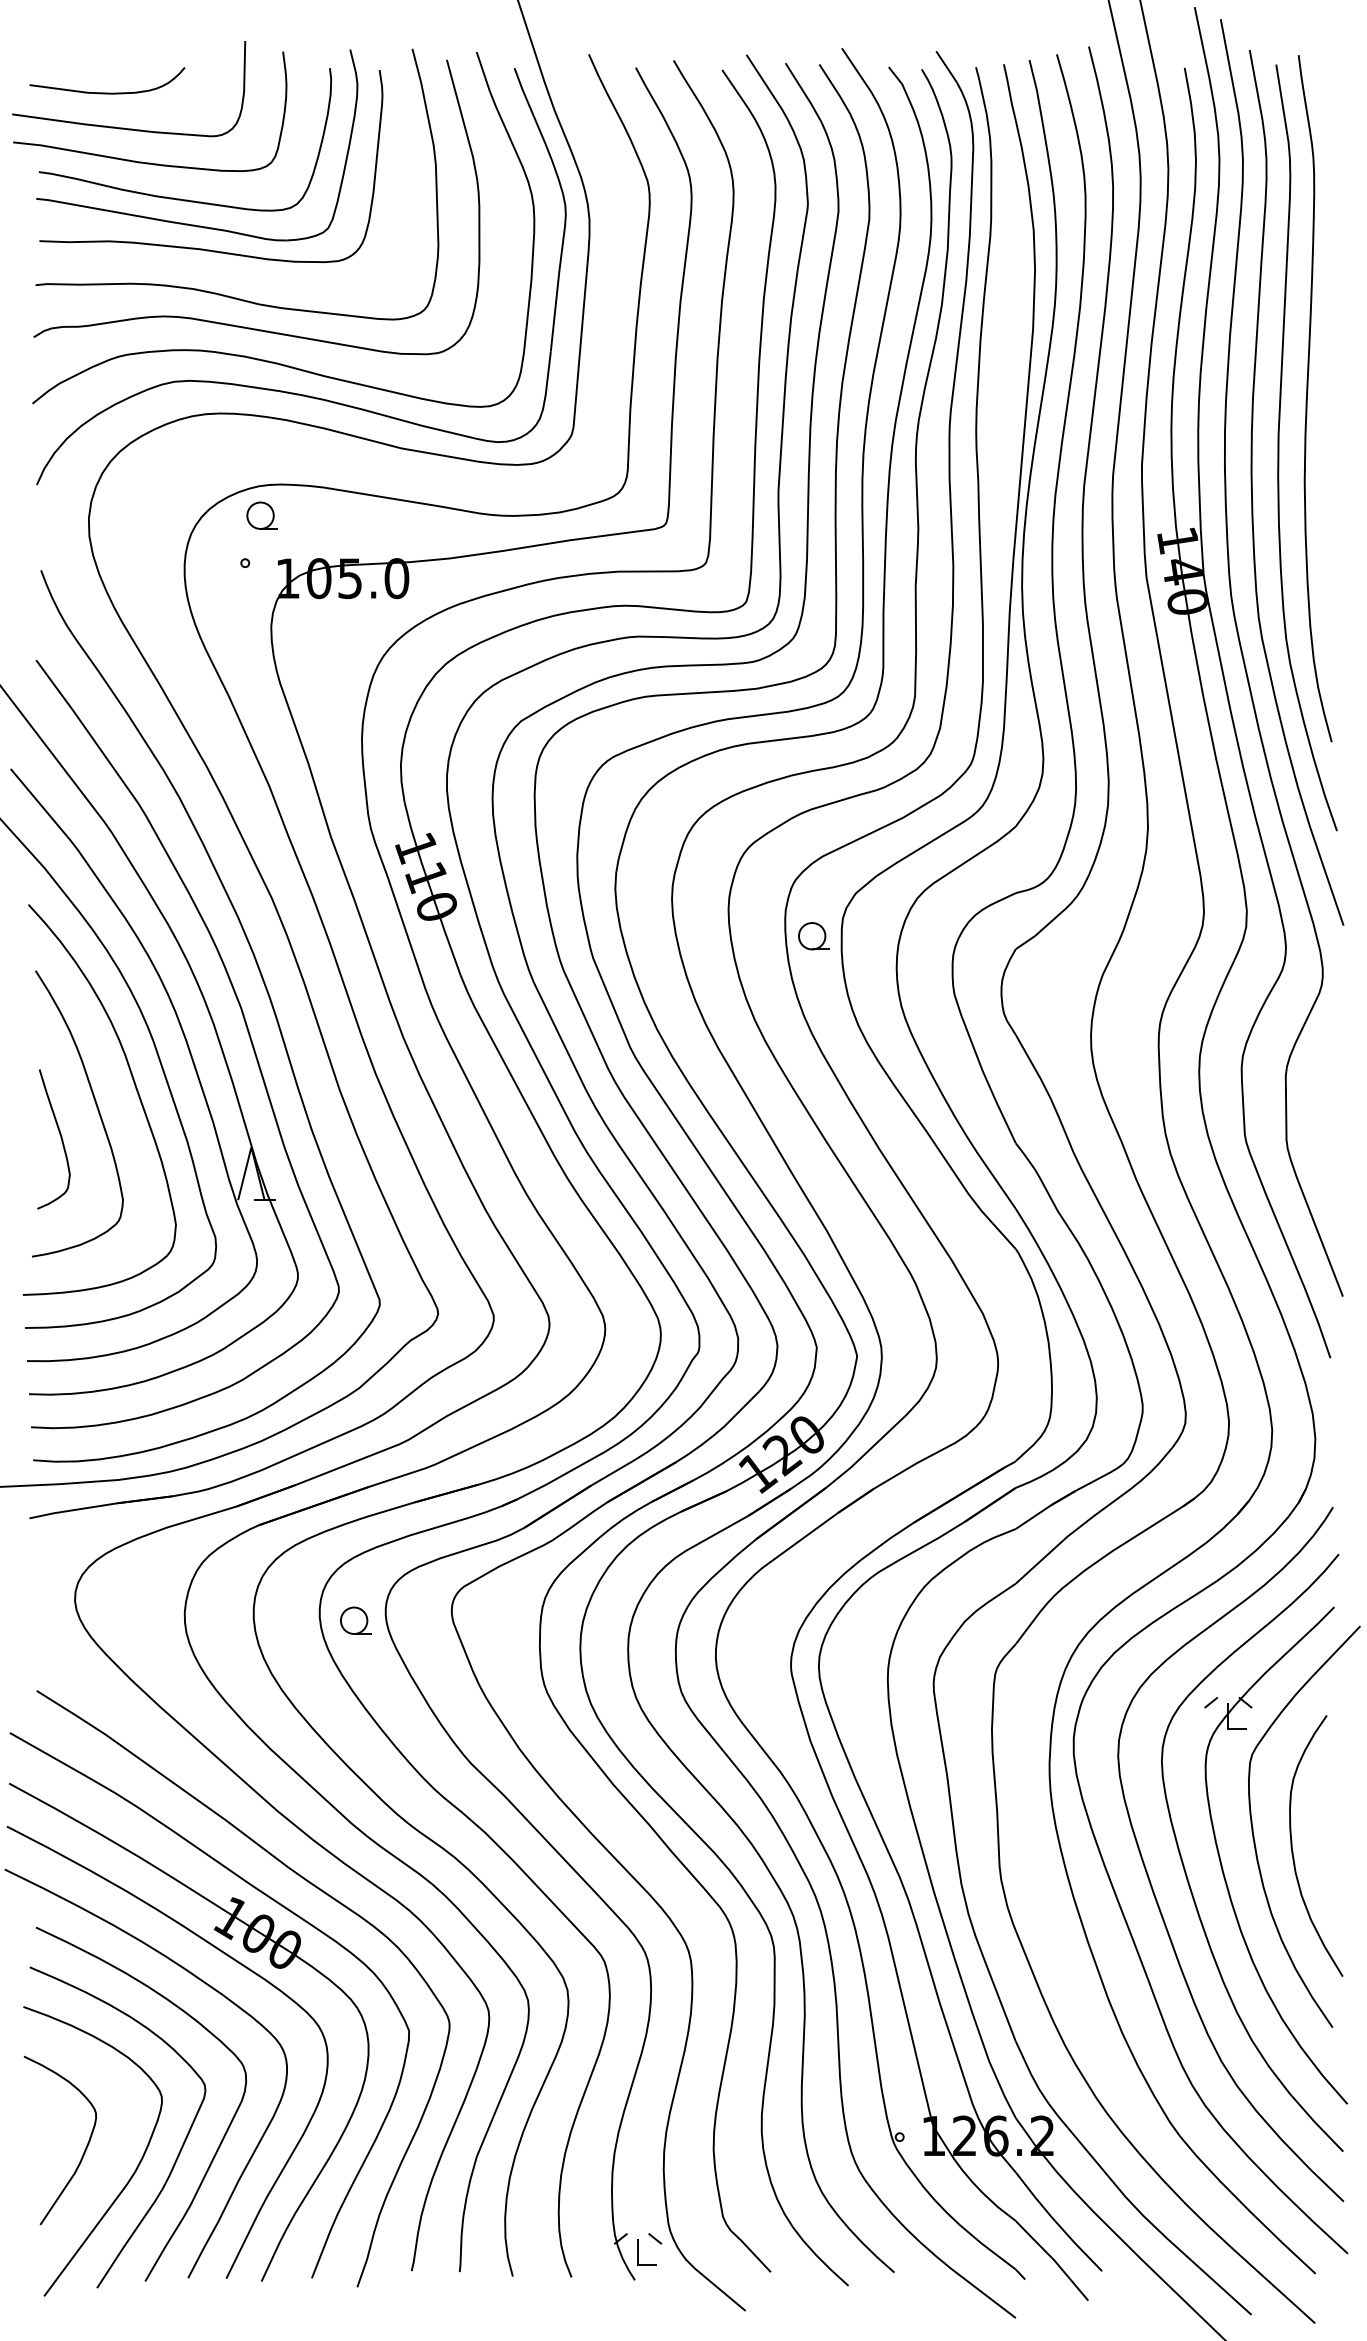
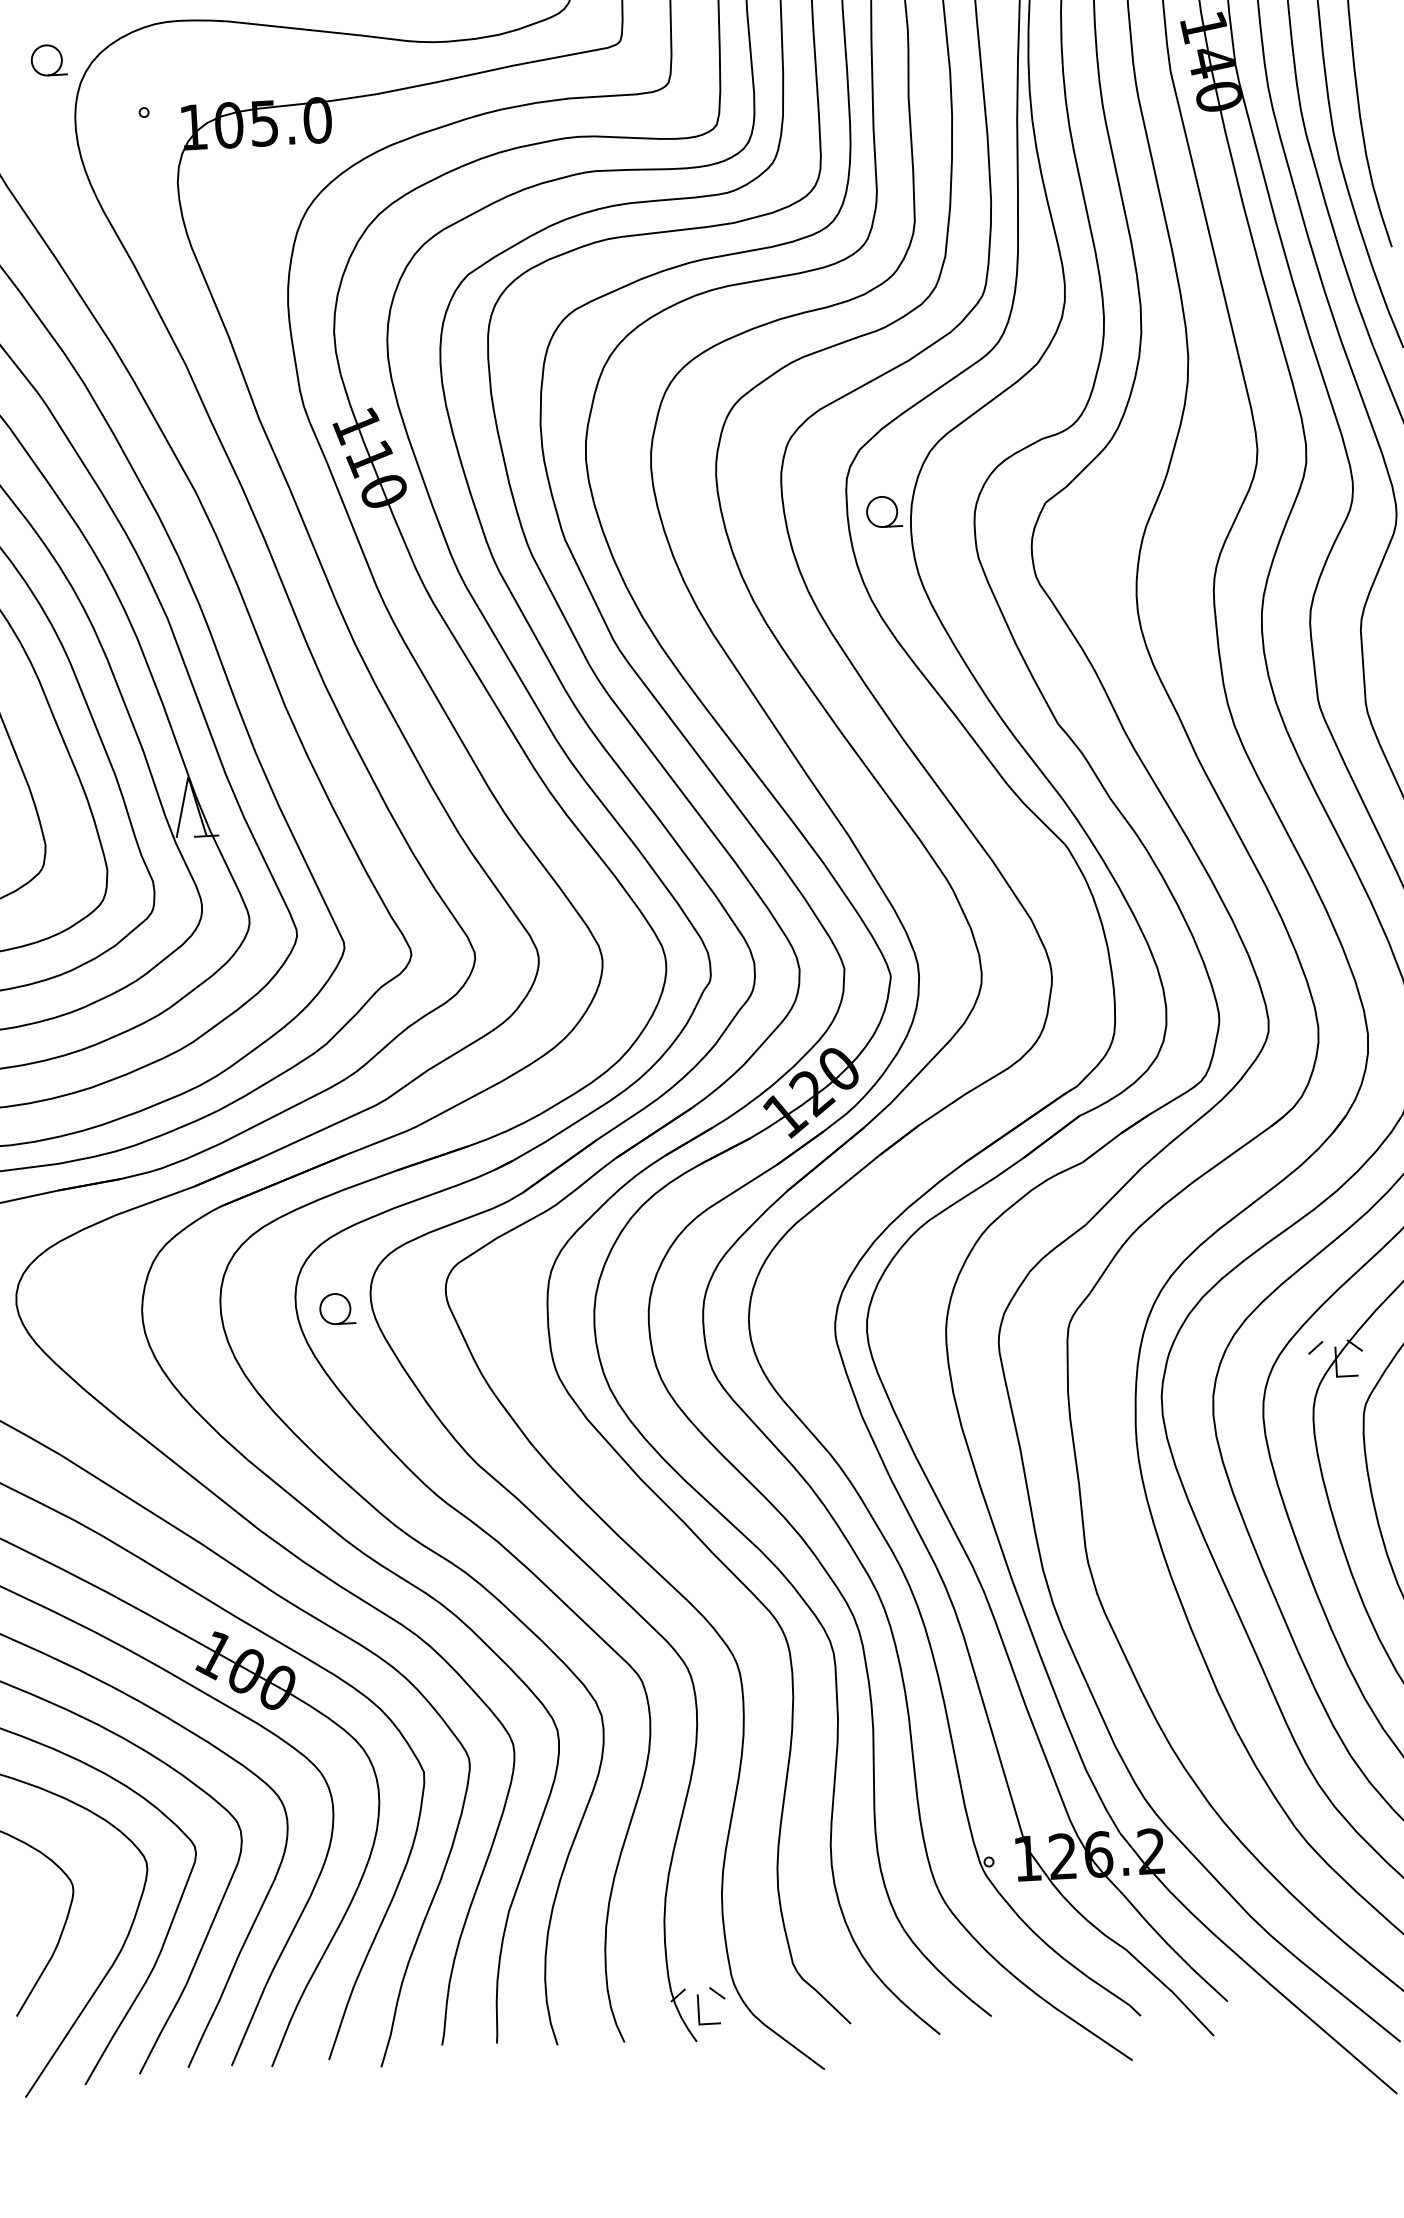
part: (261, 515) -> (47, 60), moved
part: (813, 936) -> (883, 512), moved

